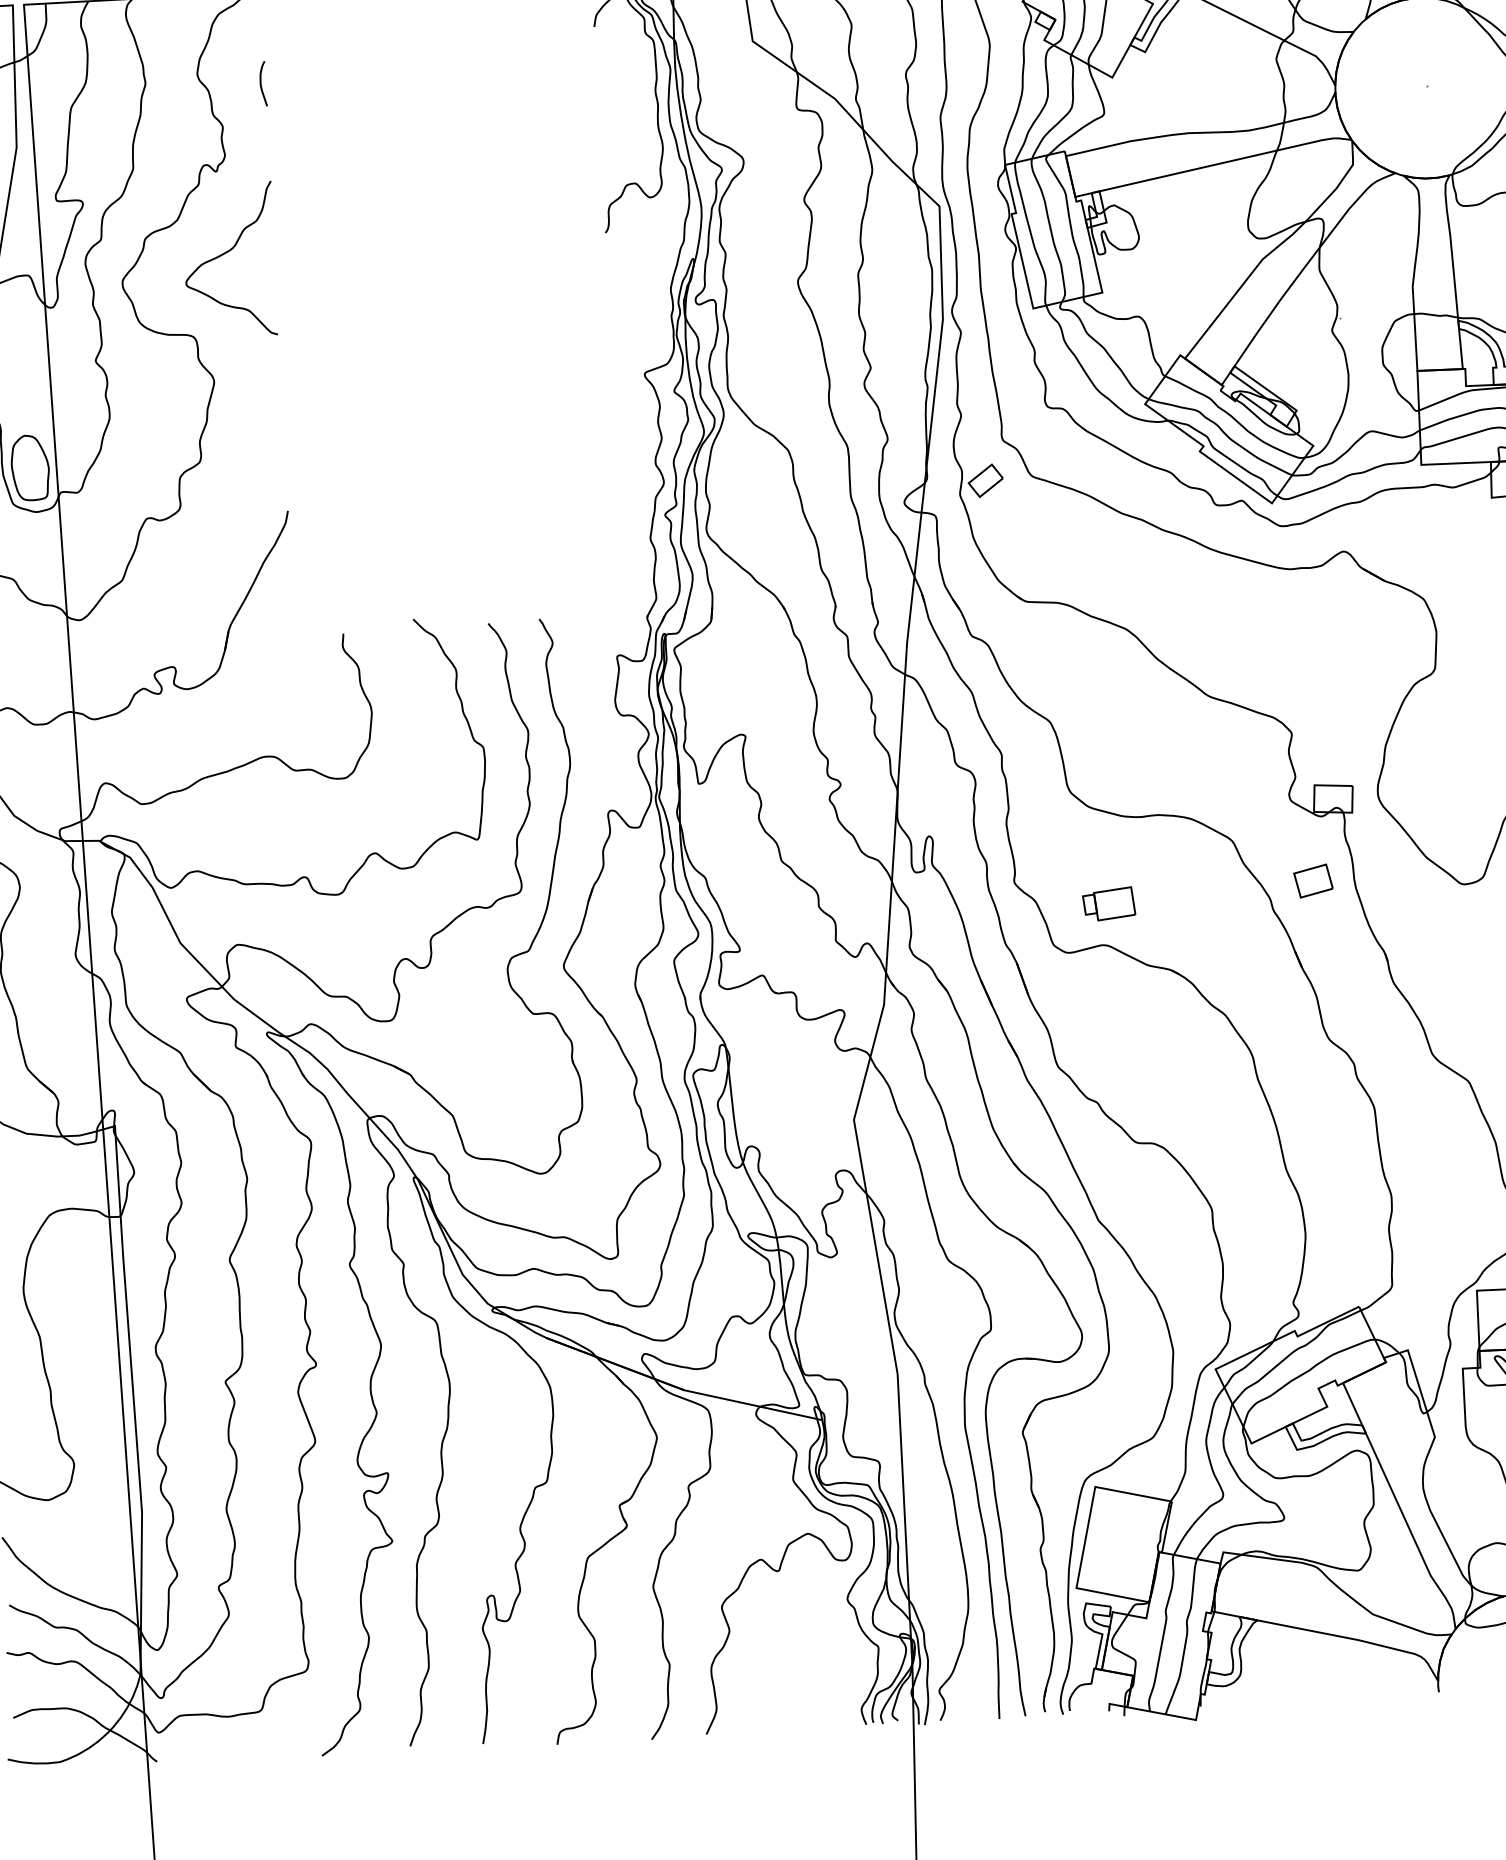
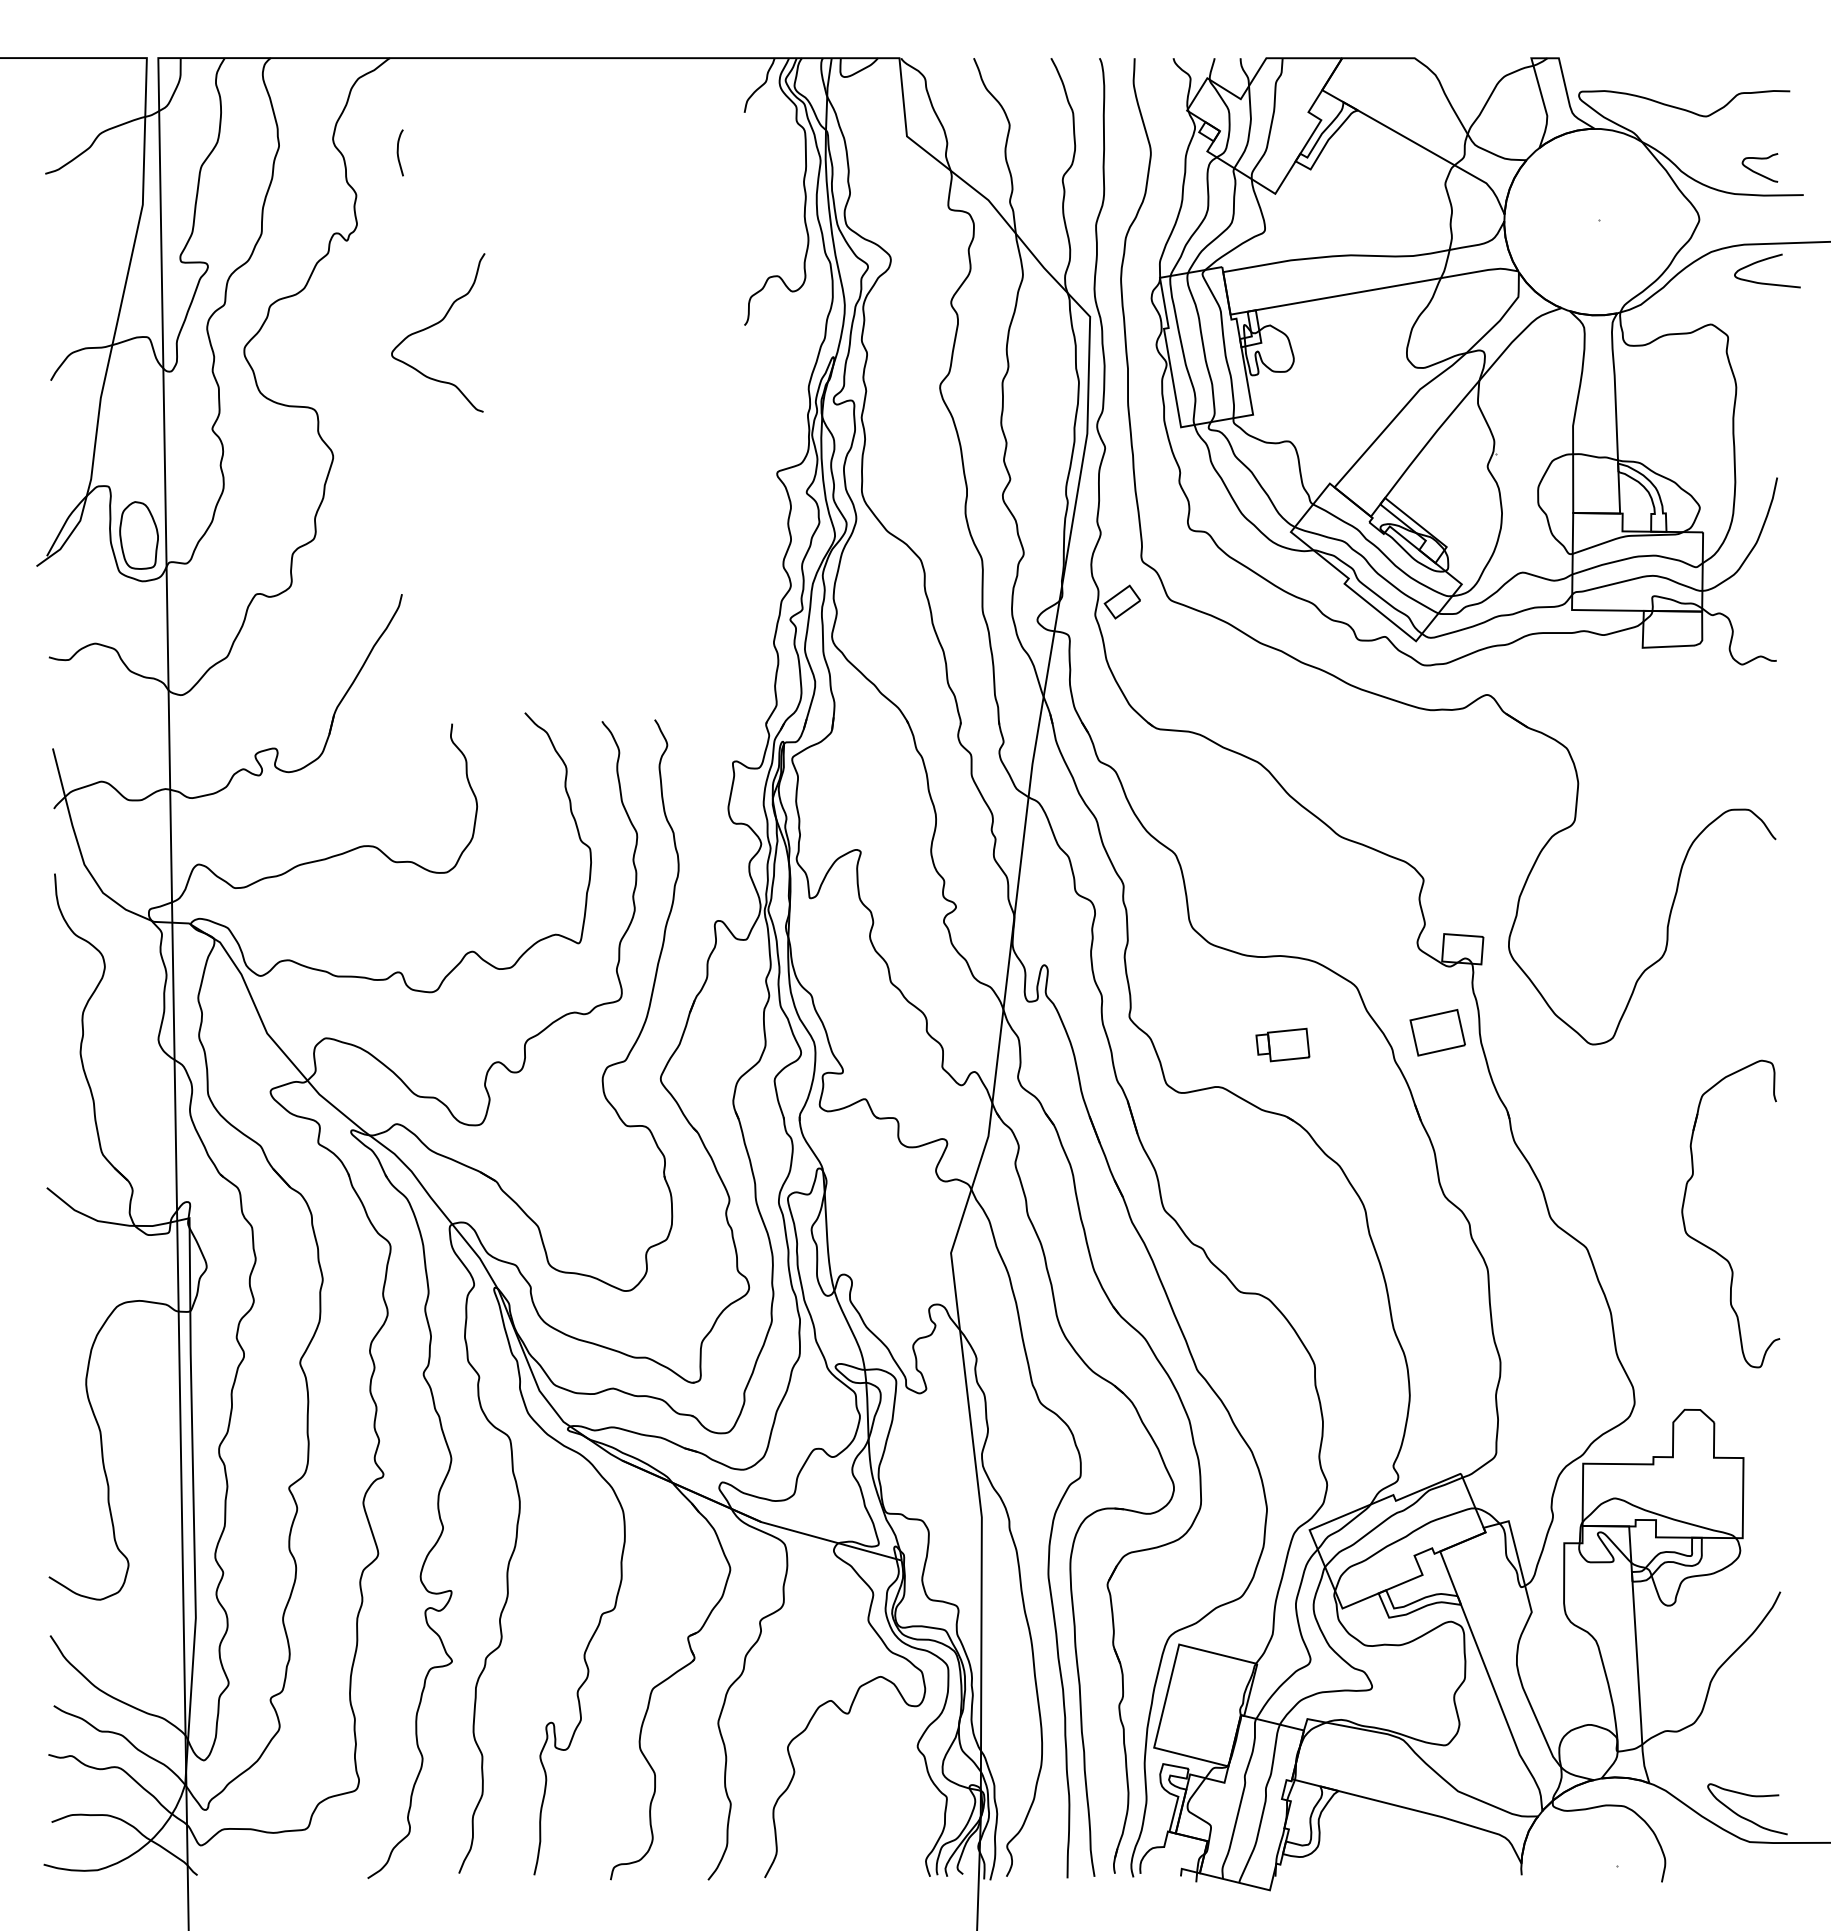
curve: (226, 253) -> (435, 325), moved
part: (1313, 880) -> (1437, 1032), size x1.4
part: (1108, 903) -> (1282, 1044), moved

